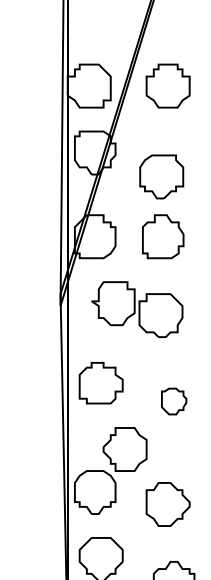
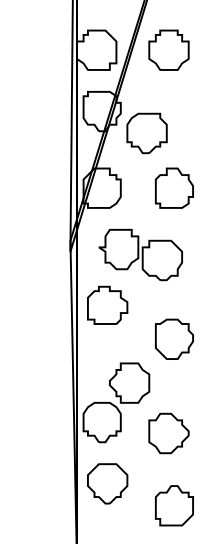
part: (161, 176) -> (146, 133), moved
part: (163, 235) -> (174, 187), moved
part: (101, 382) -> (107, 304), moved
part: (174, 400) -> (174, 338), size x1.67

